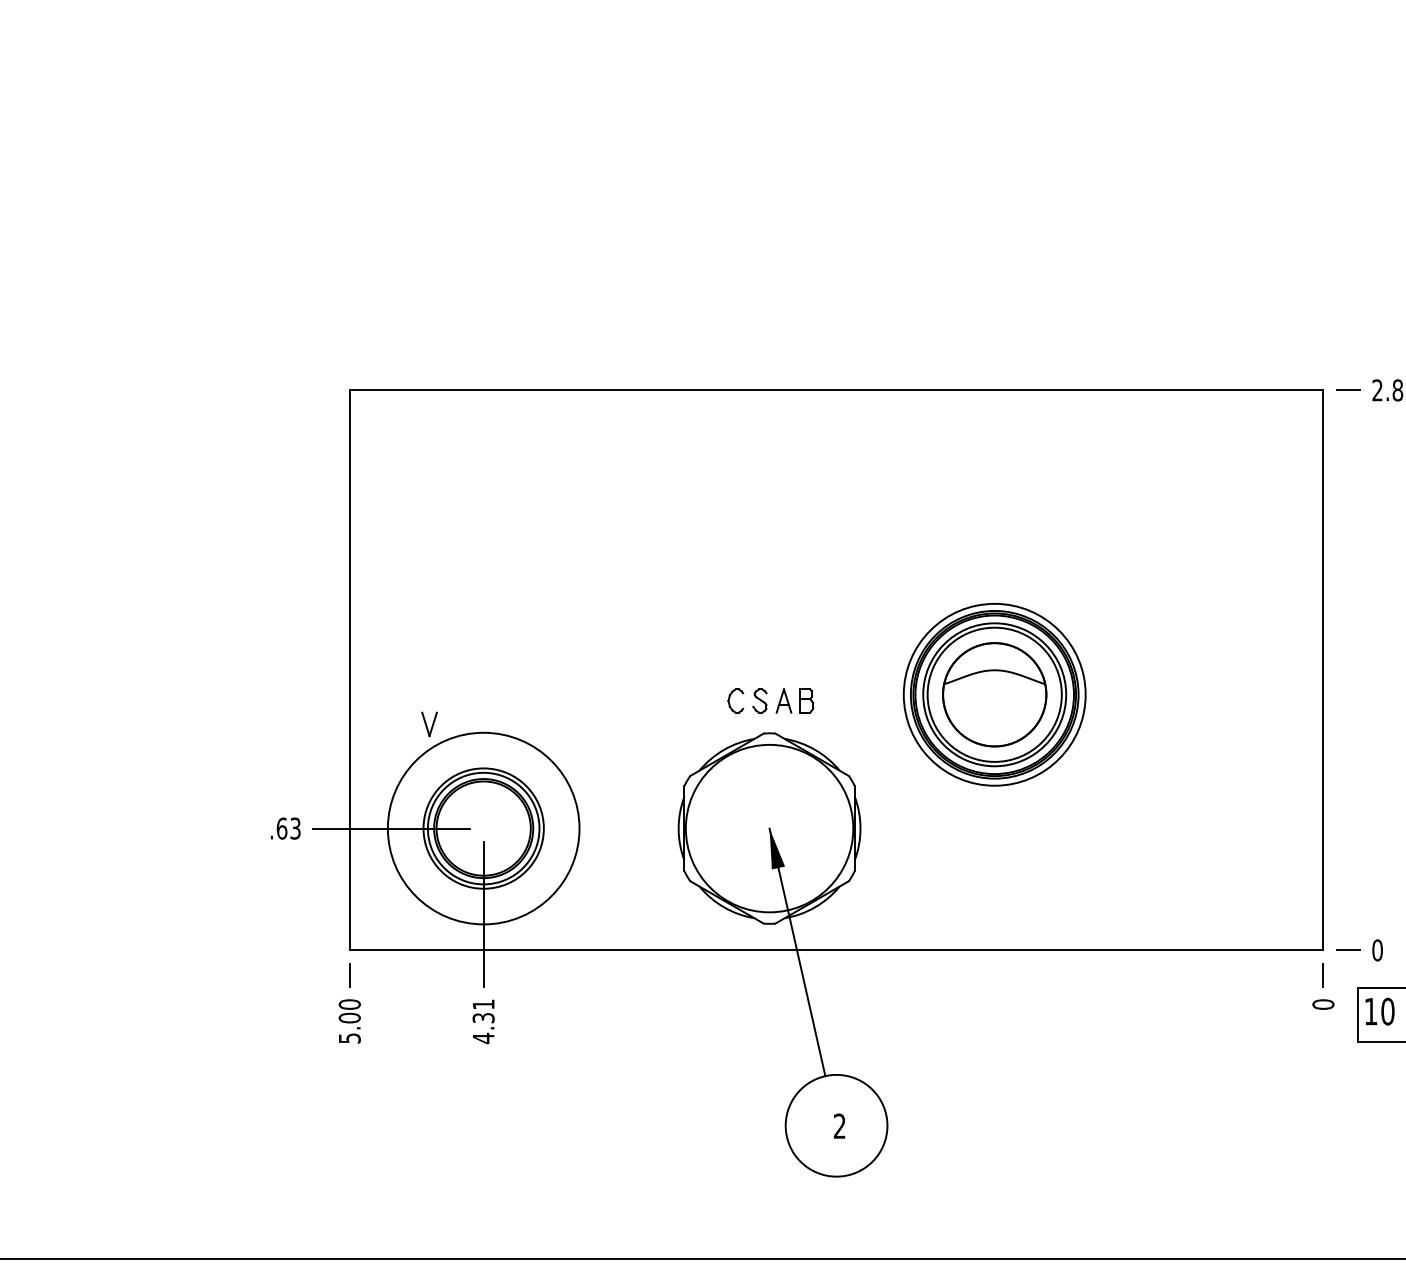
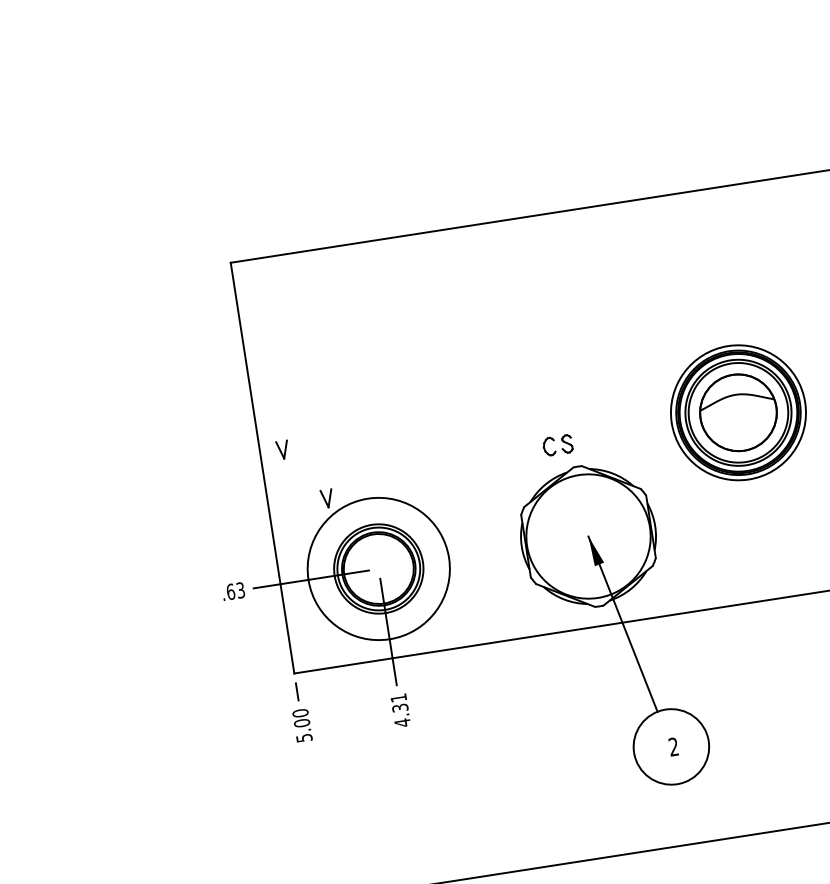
part: (380, 650) -> (282, 450), added
part: (794, 700) -> (592, 439), removed

